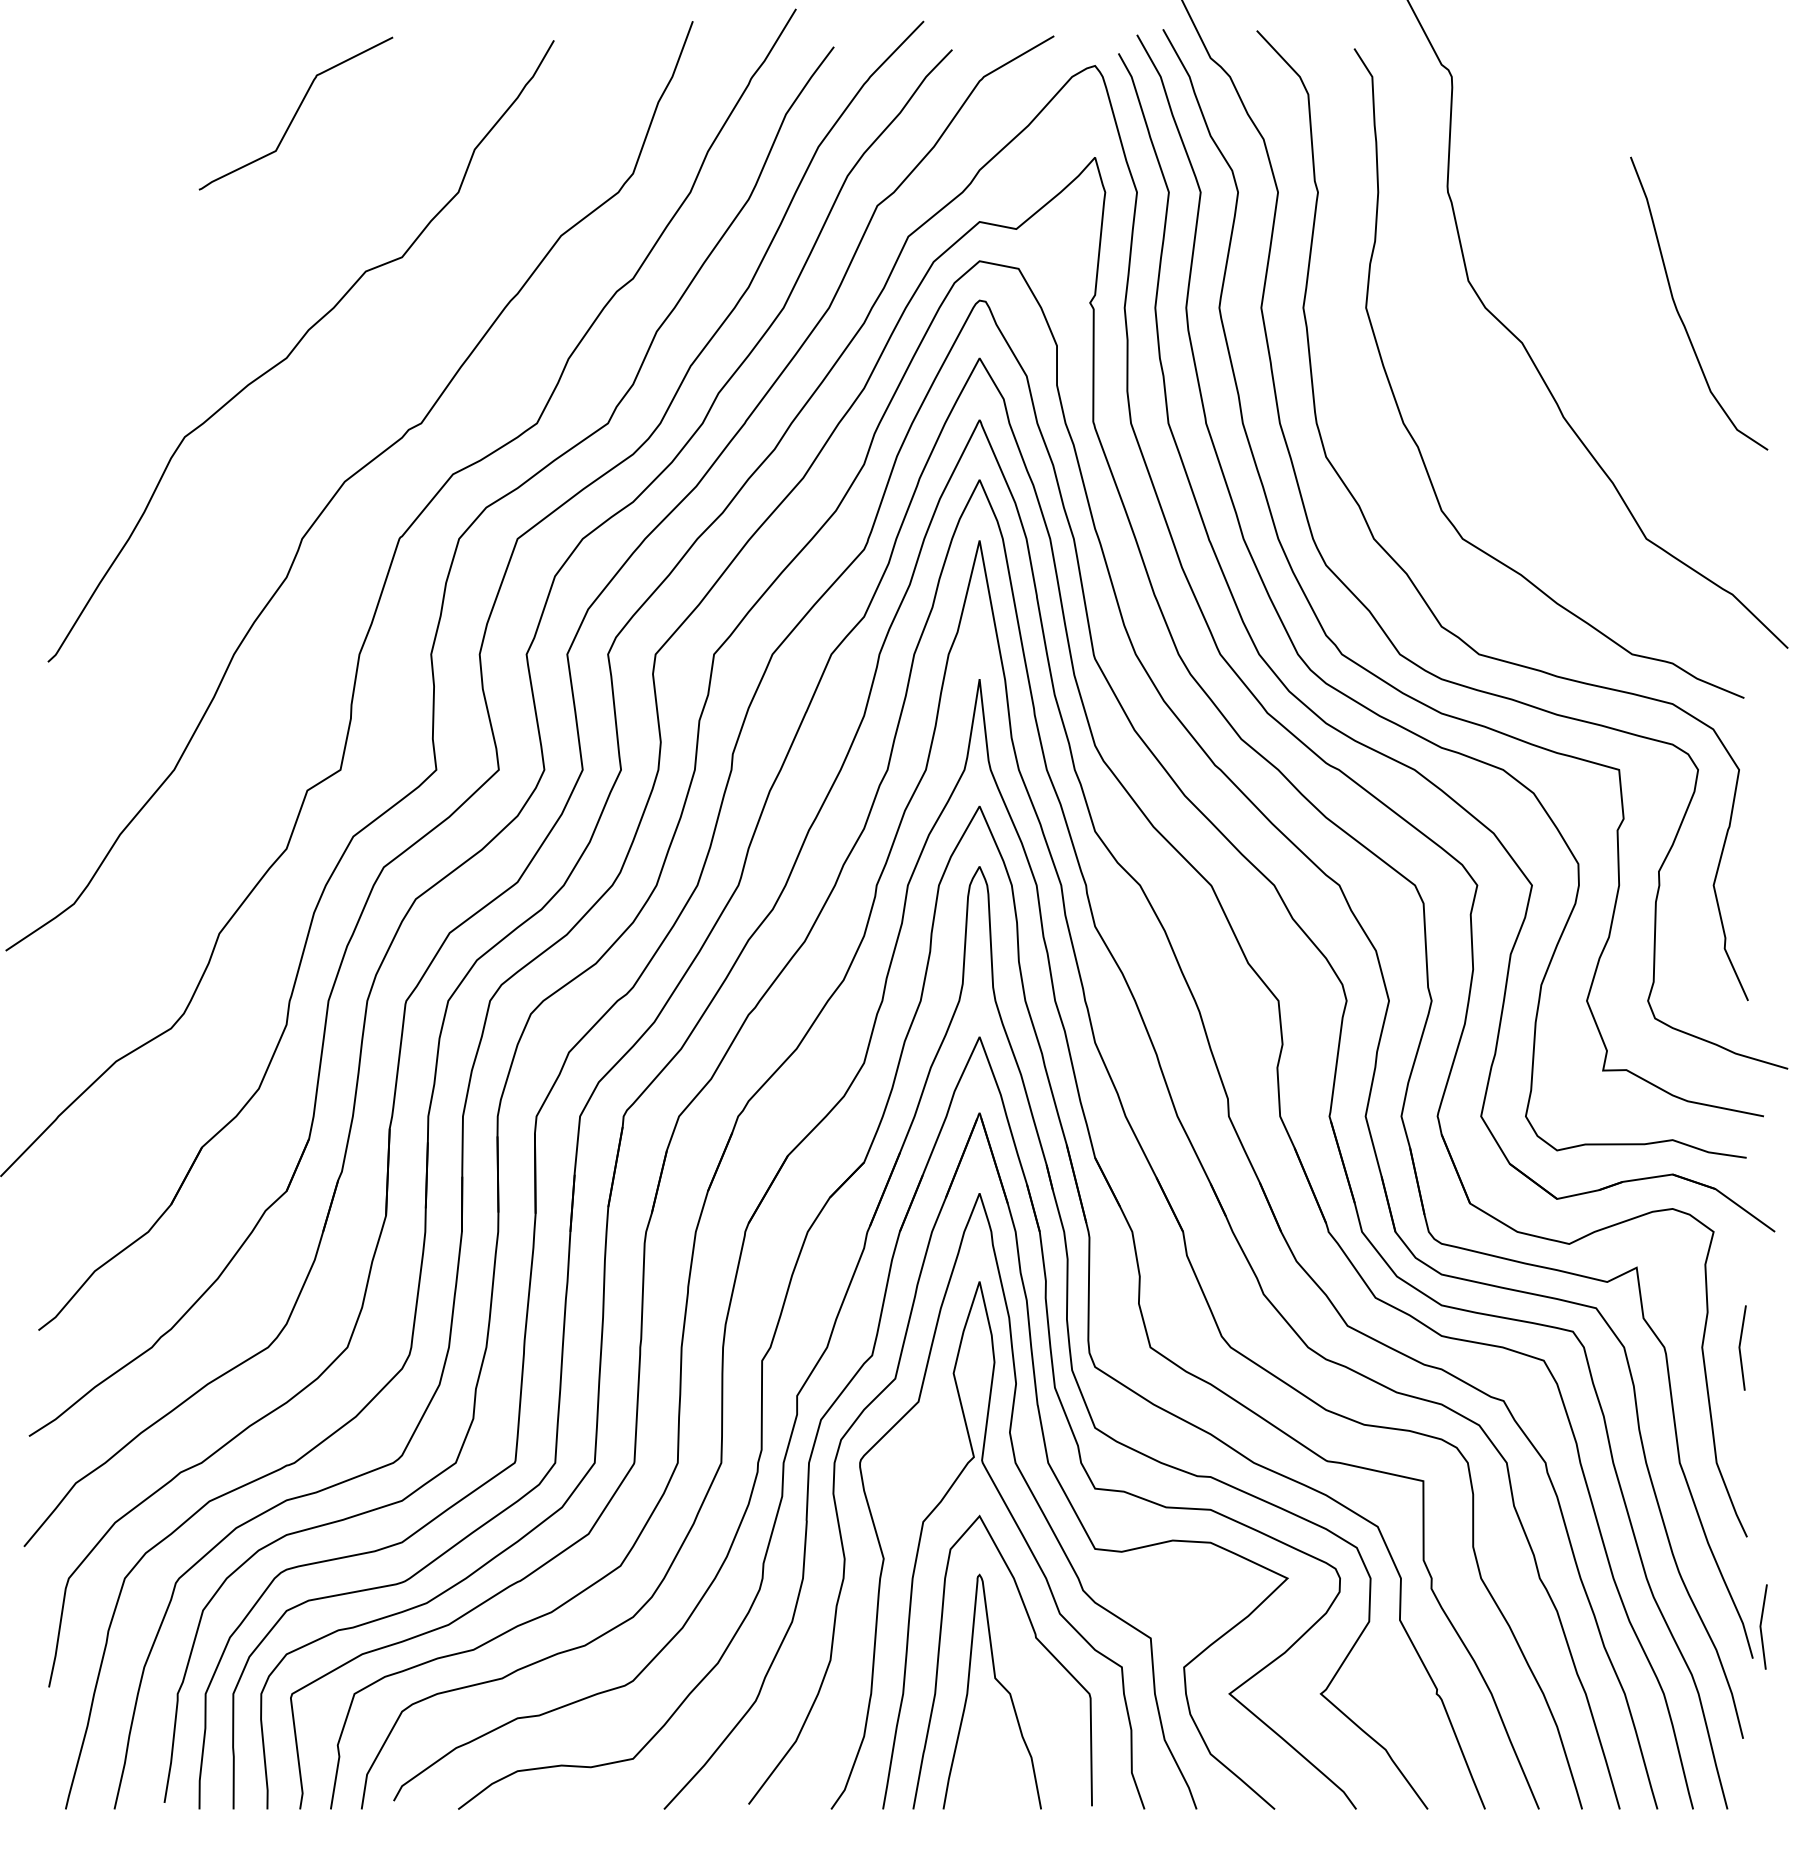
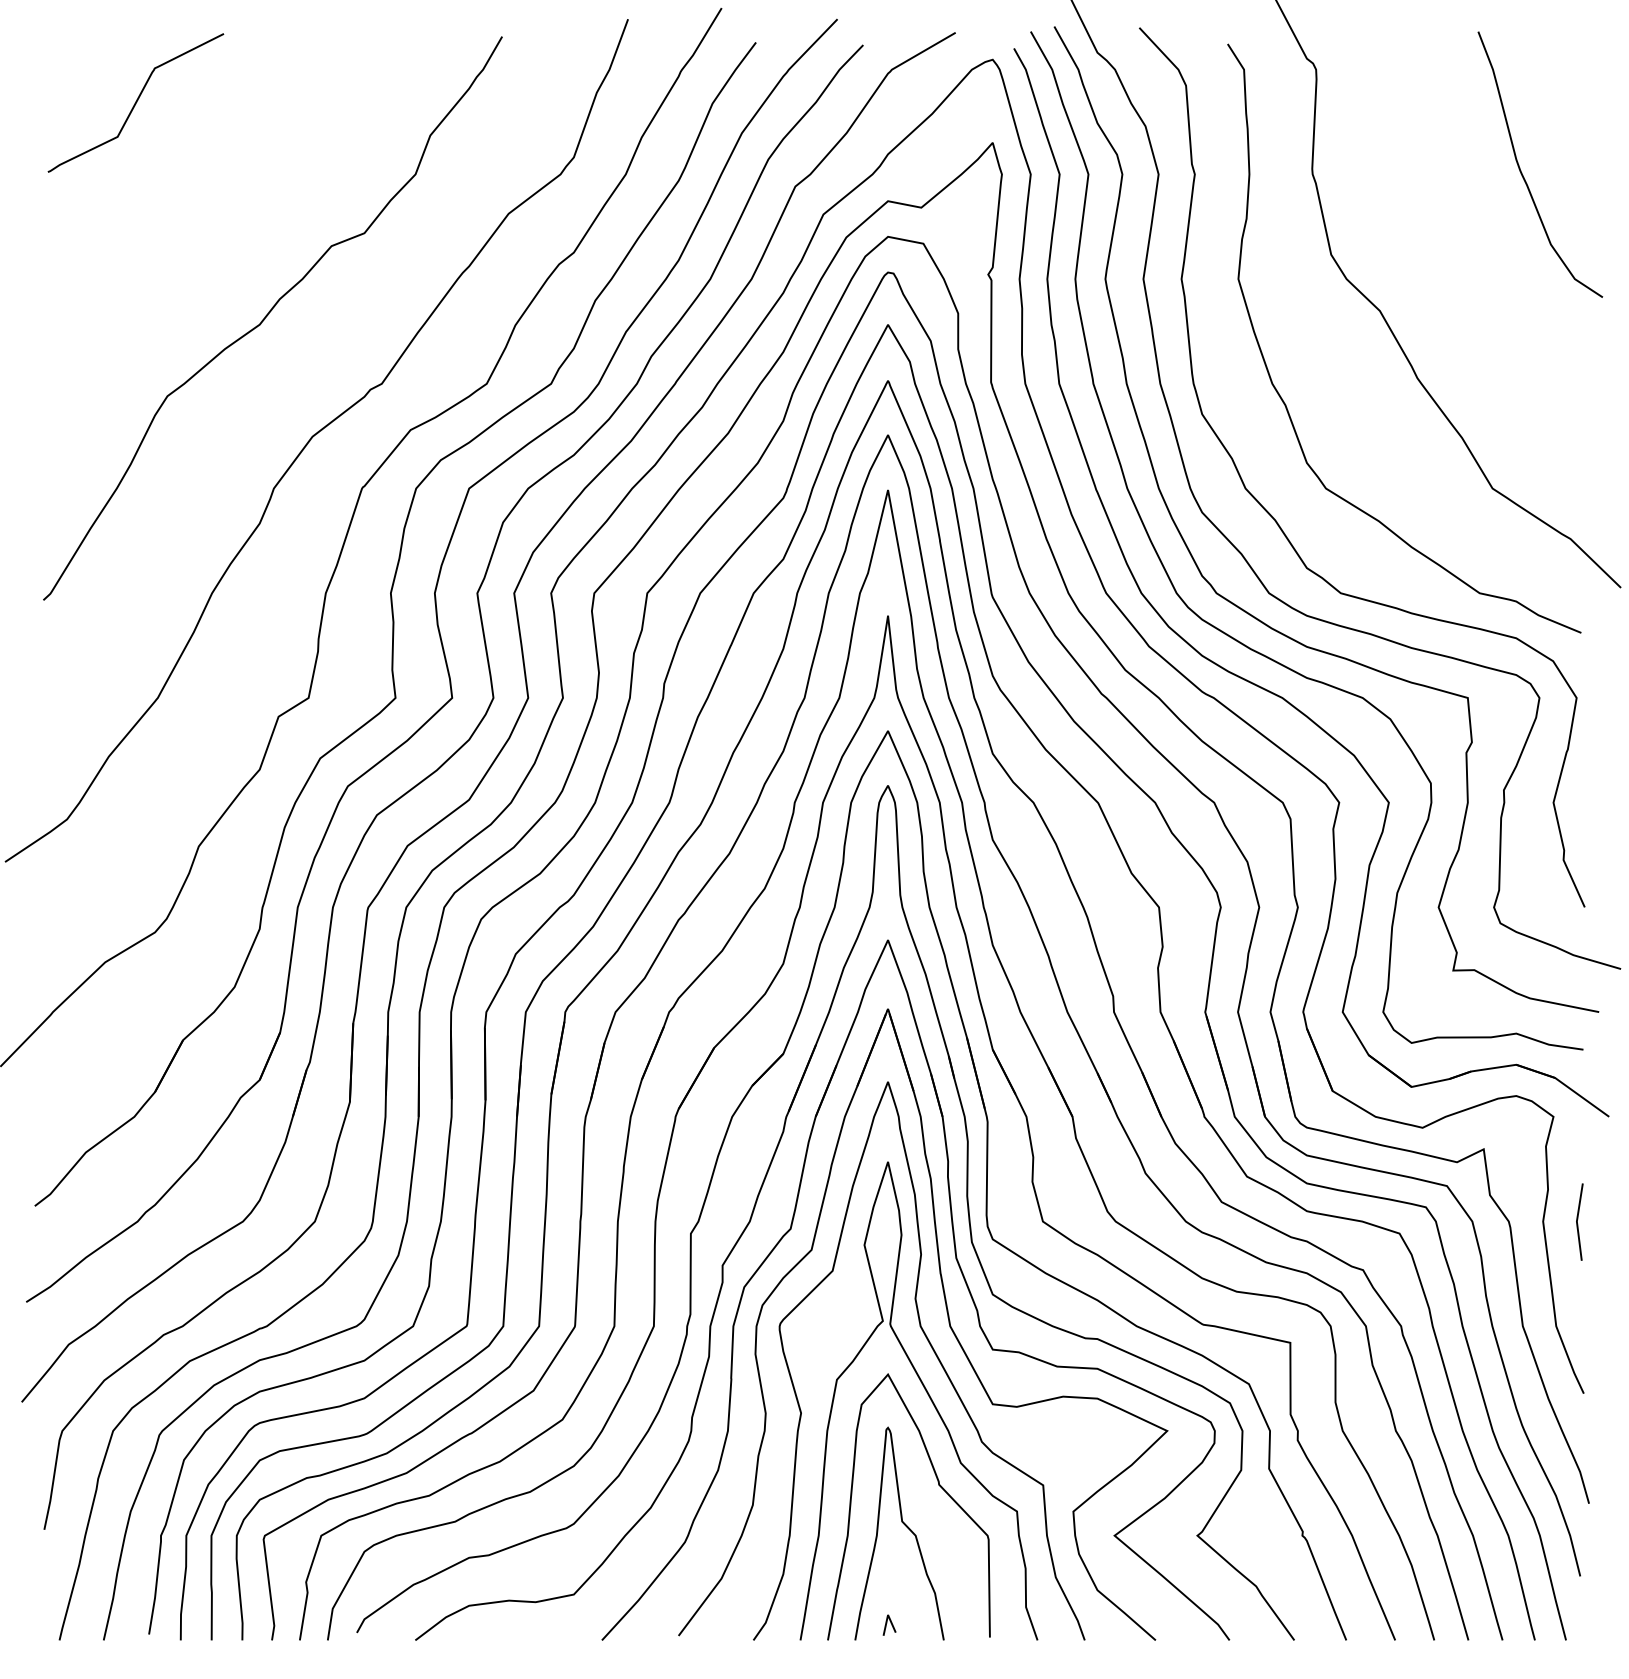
curve: (295, 113) -> (135, 102), moved
curve: (1678, 310) -> (1521, 170), moved
line: (1761, 1626) -> (1596, 1474), removed
line: (978, 1792) -> (887, 1625), added

